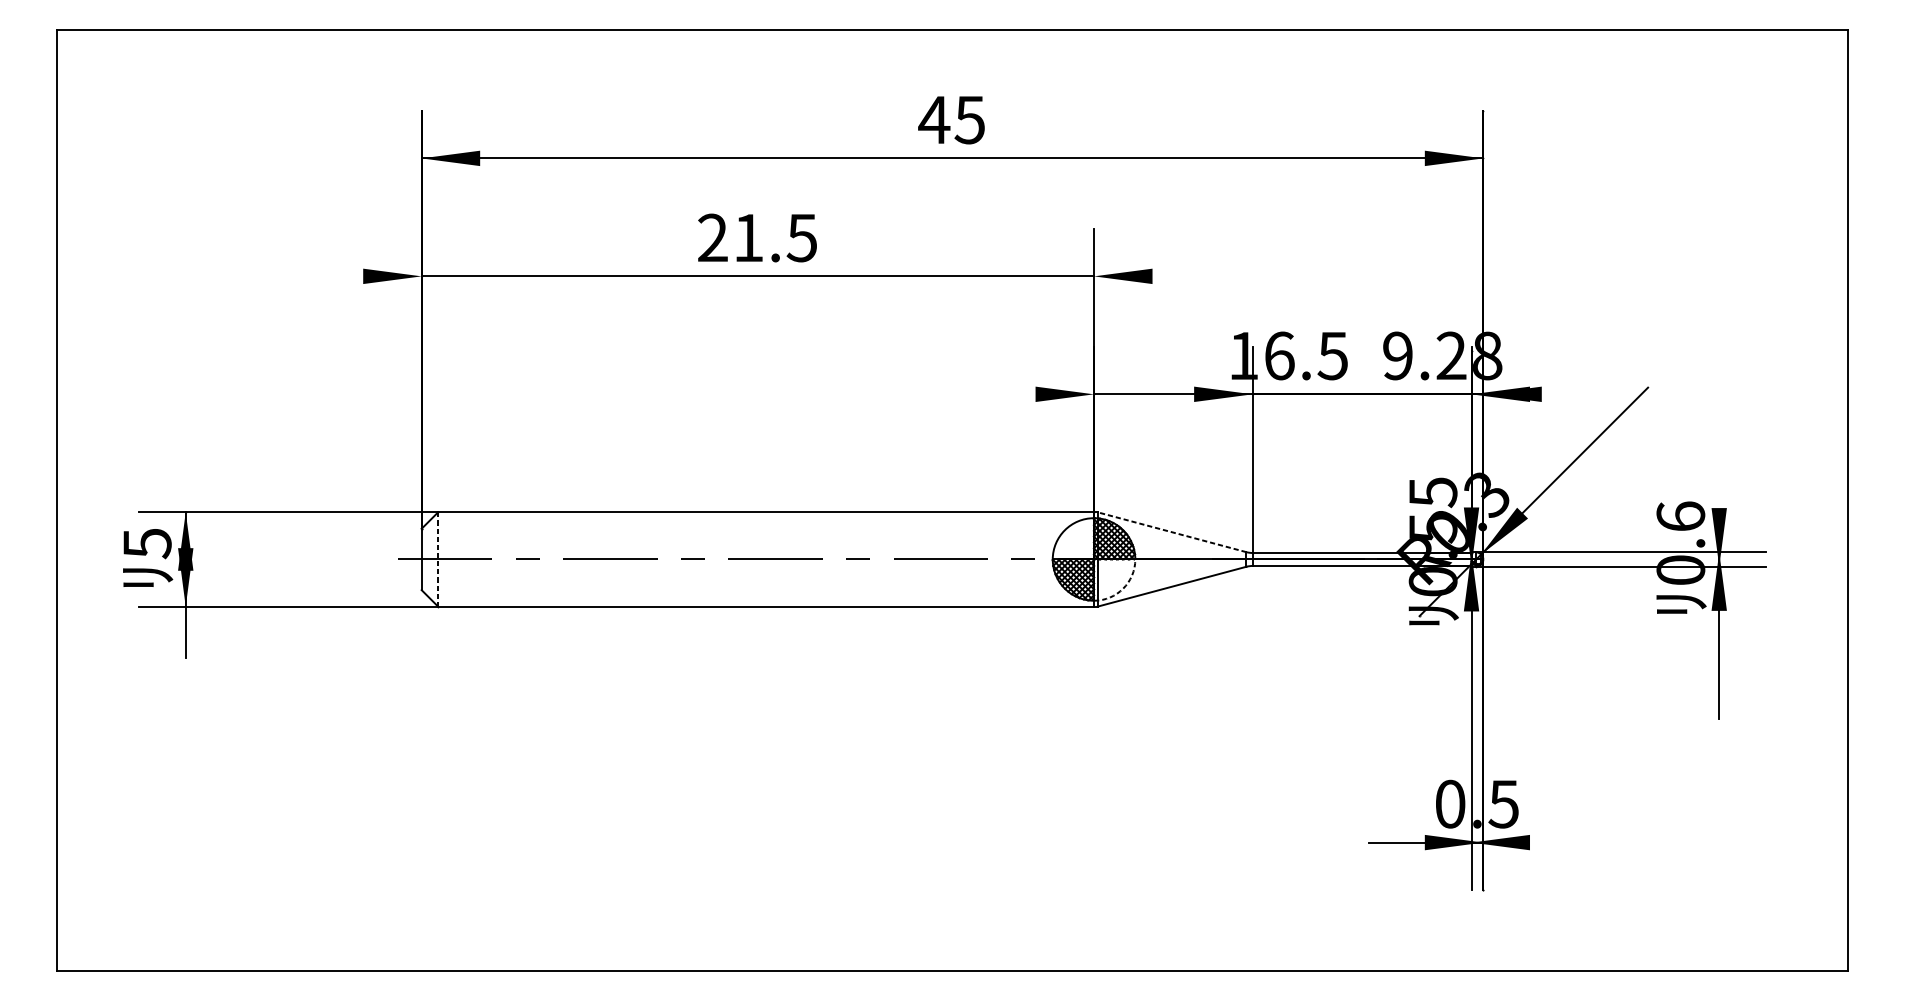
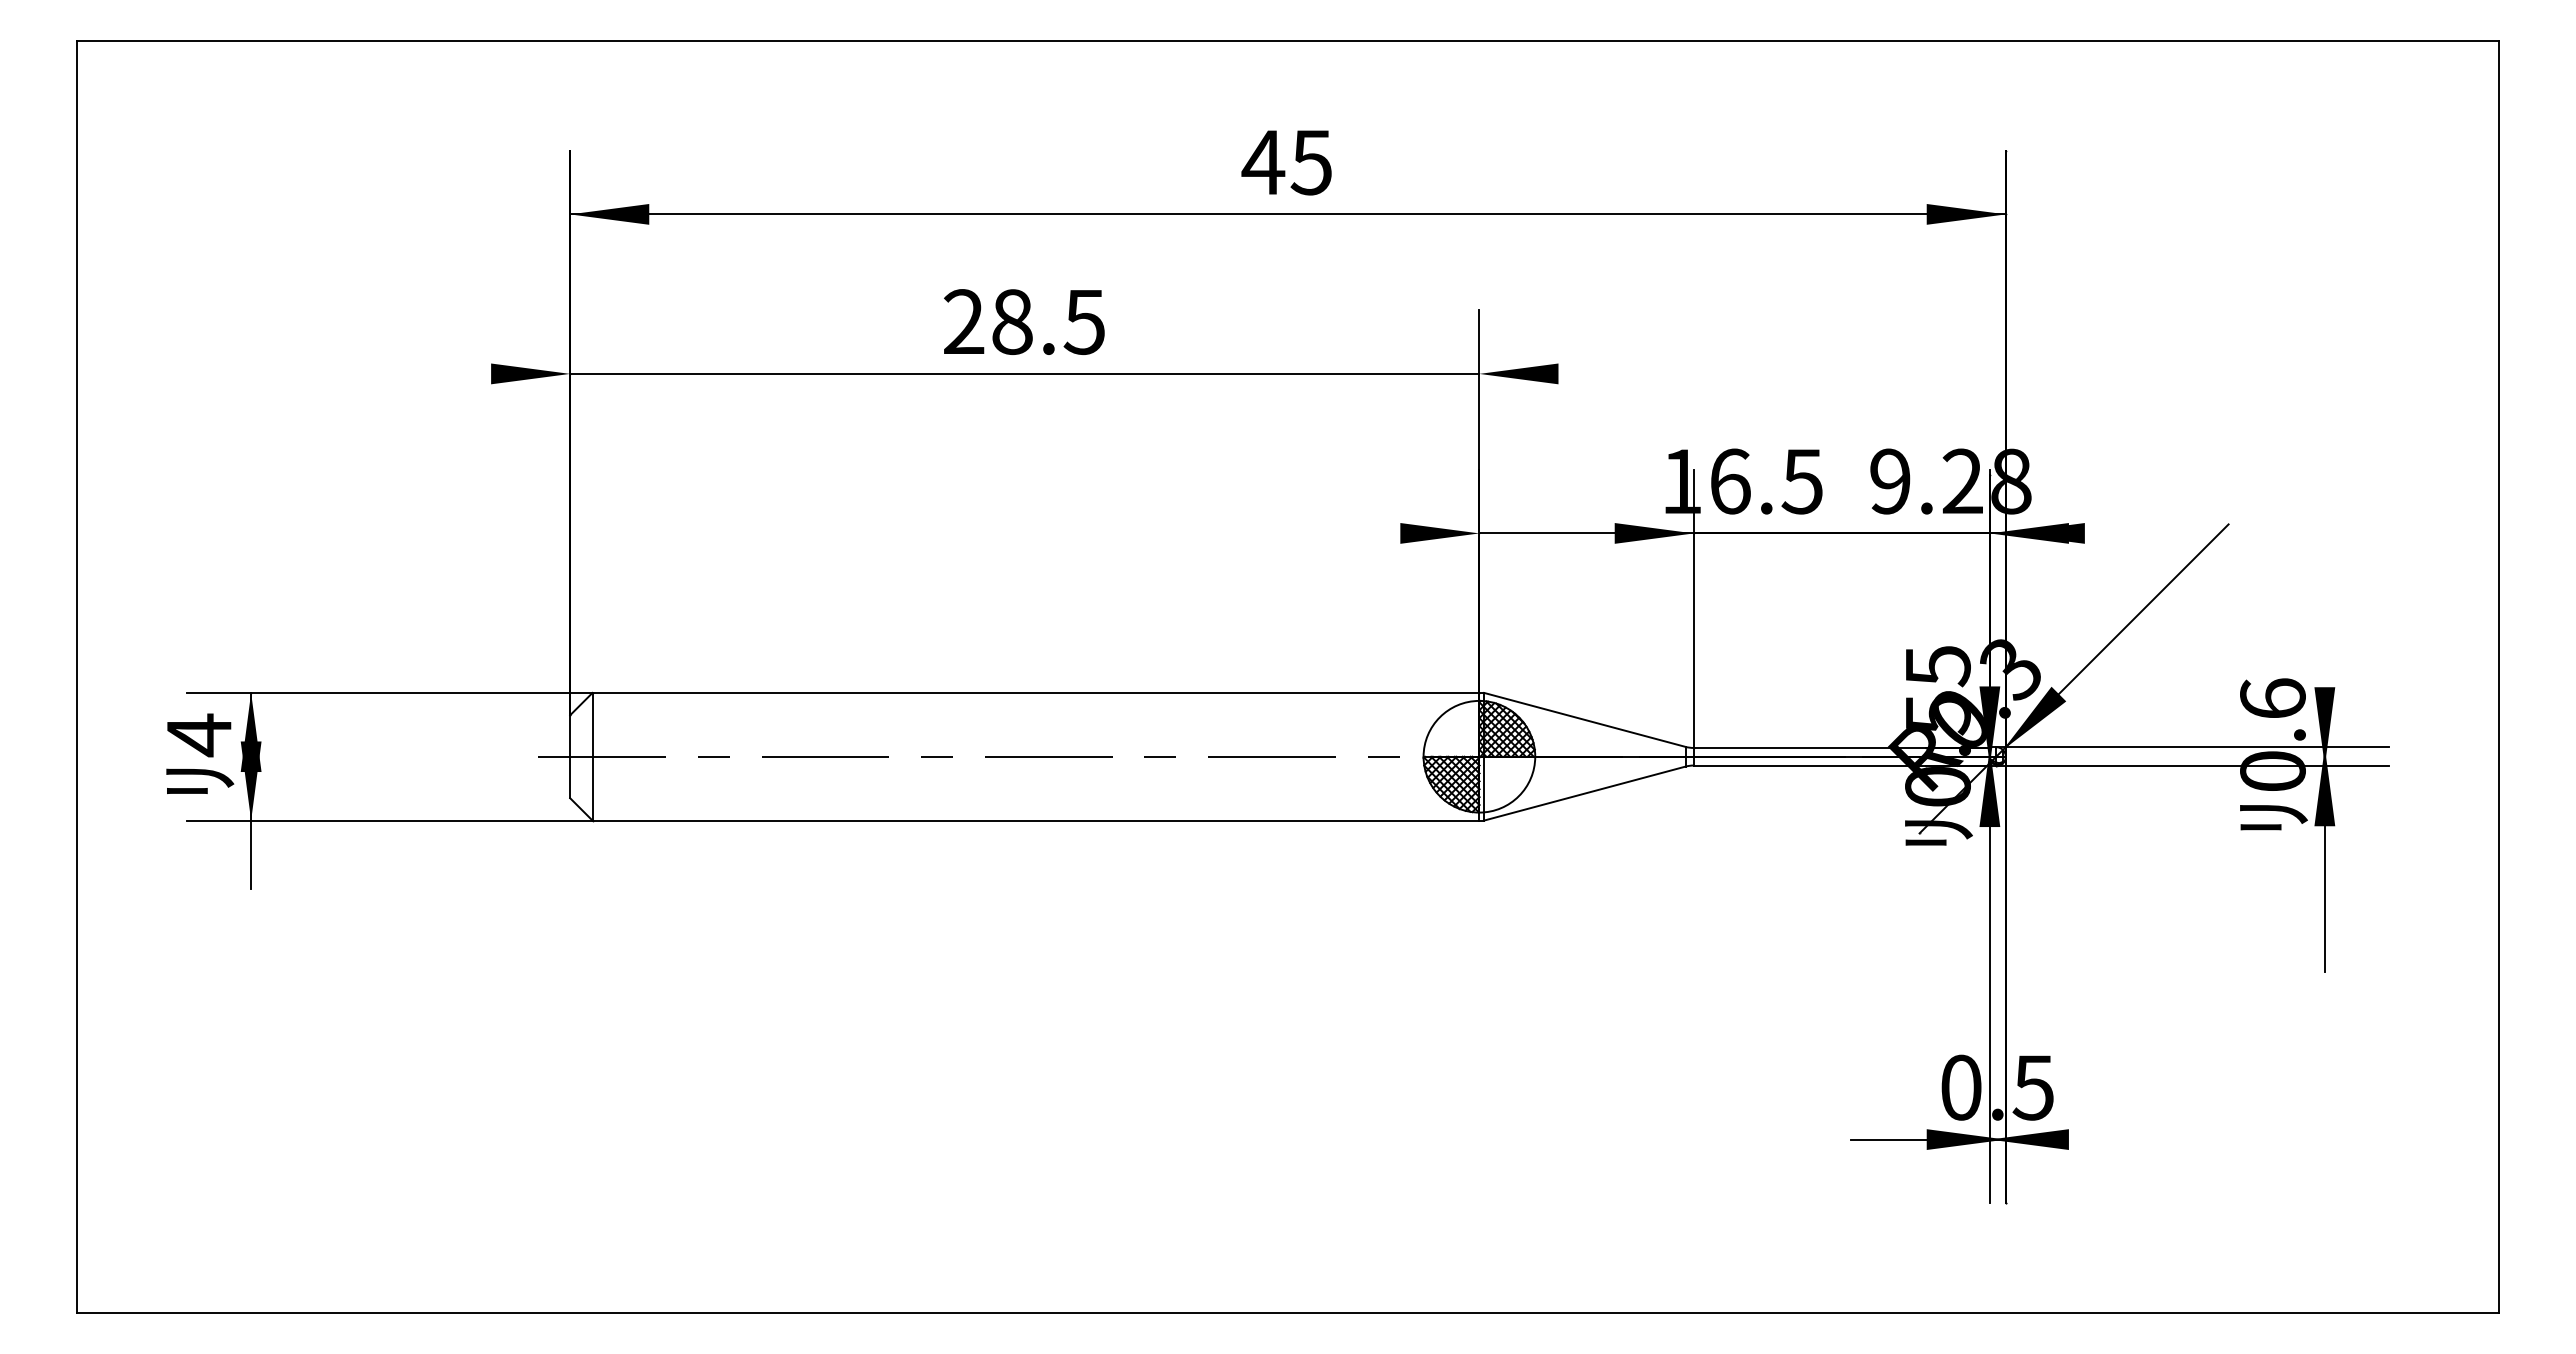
text: (748, 238) -> (1012, 322), 21.5 -> 28.5
line: (1171, 531) -> (1584, 719), dashed -> solid
text: (147, 543) -> (199, 735), 5 -> 4
line: (438, 559) -> (592, 756), dashed -> solid
arc: (1122, 588) -> (1518, 796), dashed -> solid

